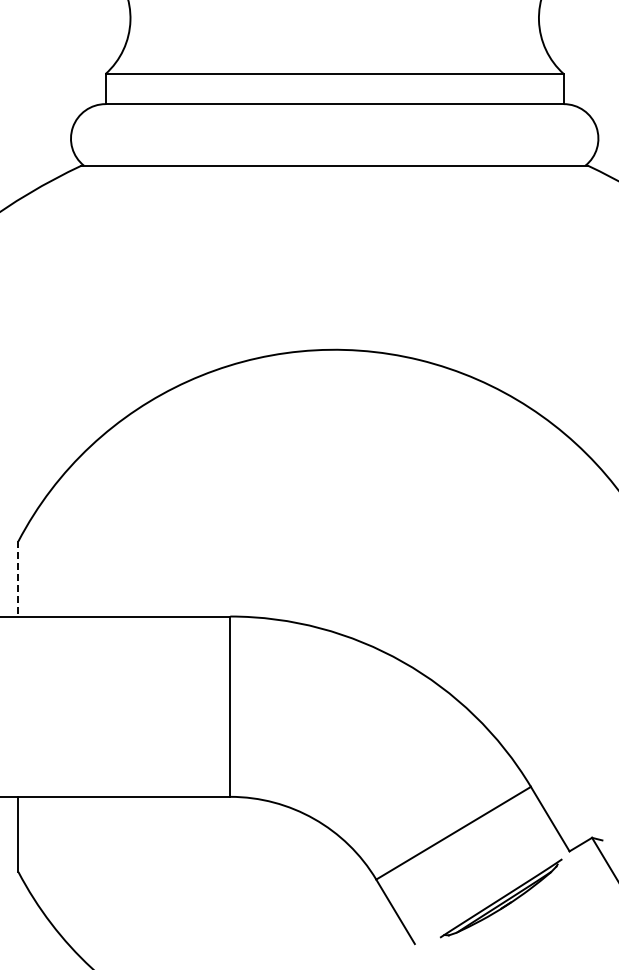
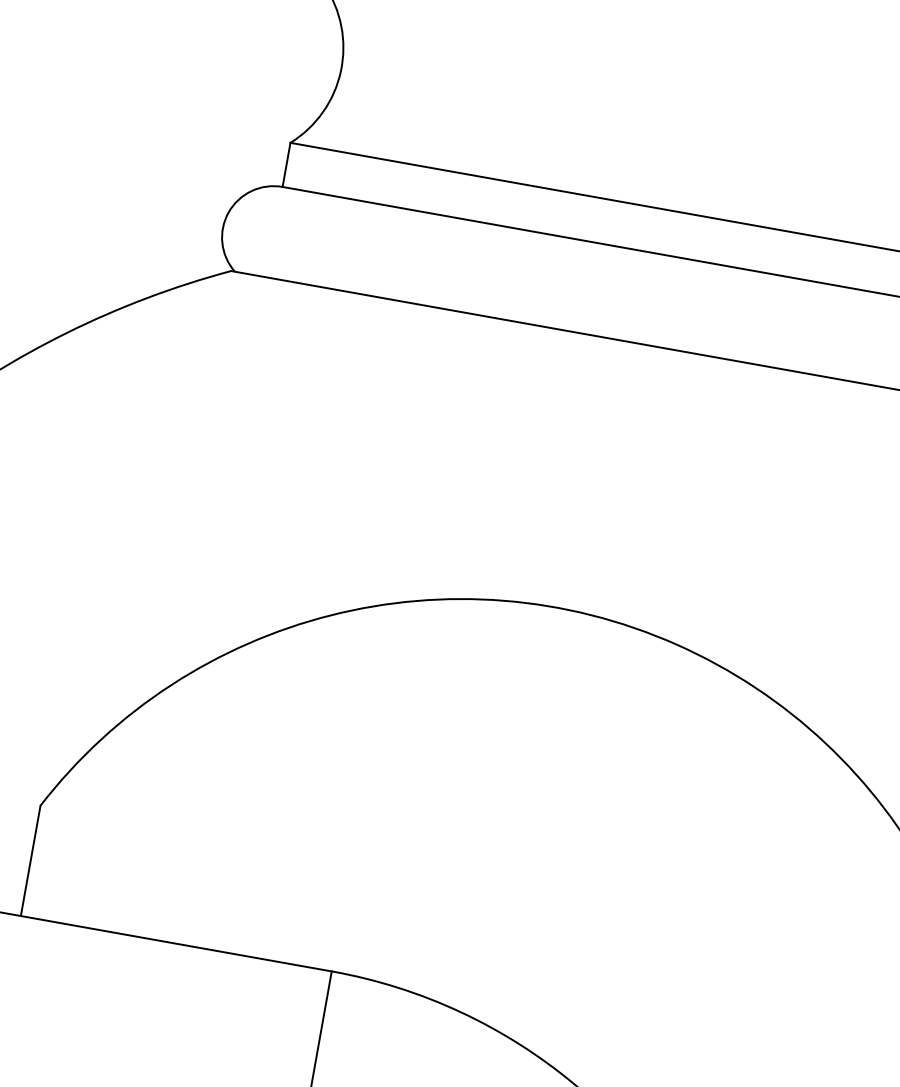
line: (18, 578) -> (30, 860), dashed -> solid

